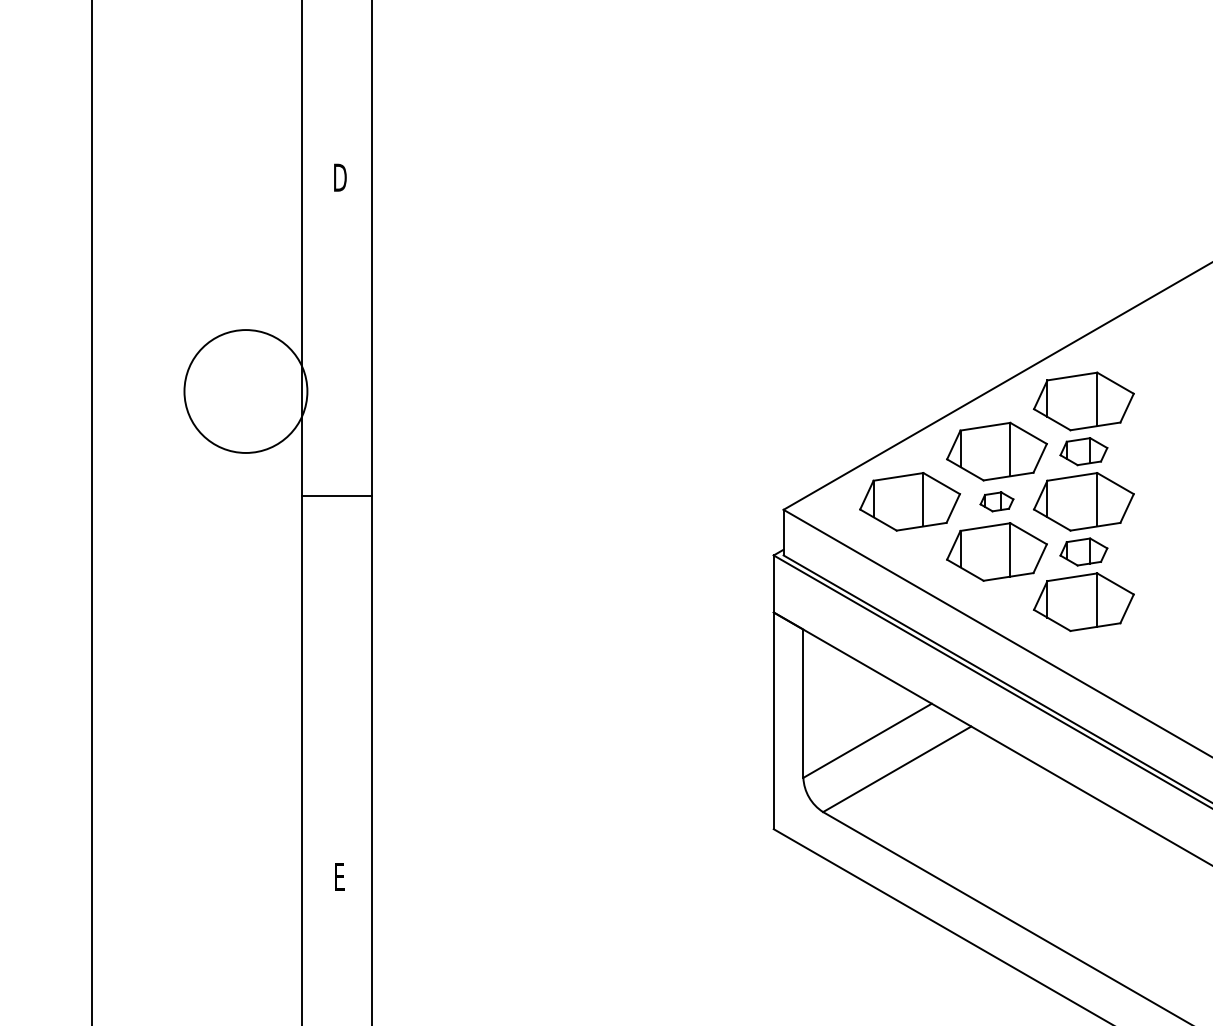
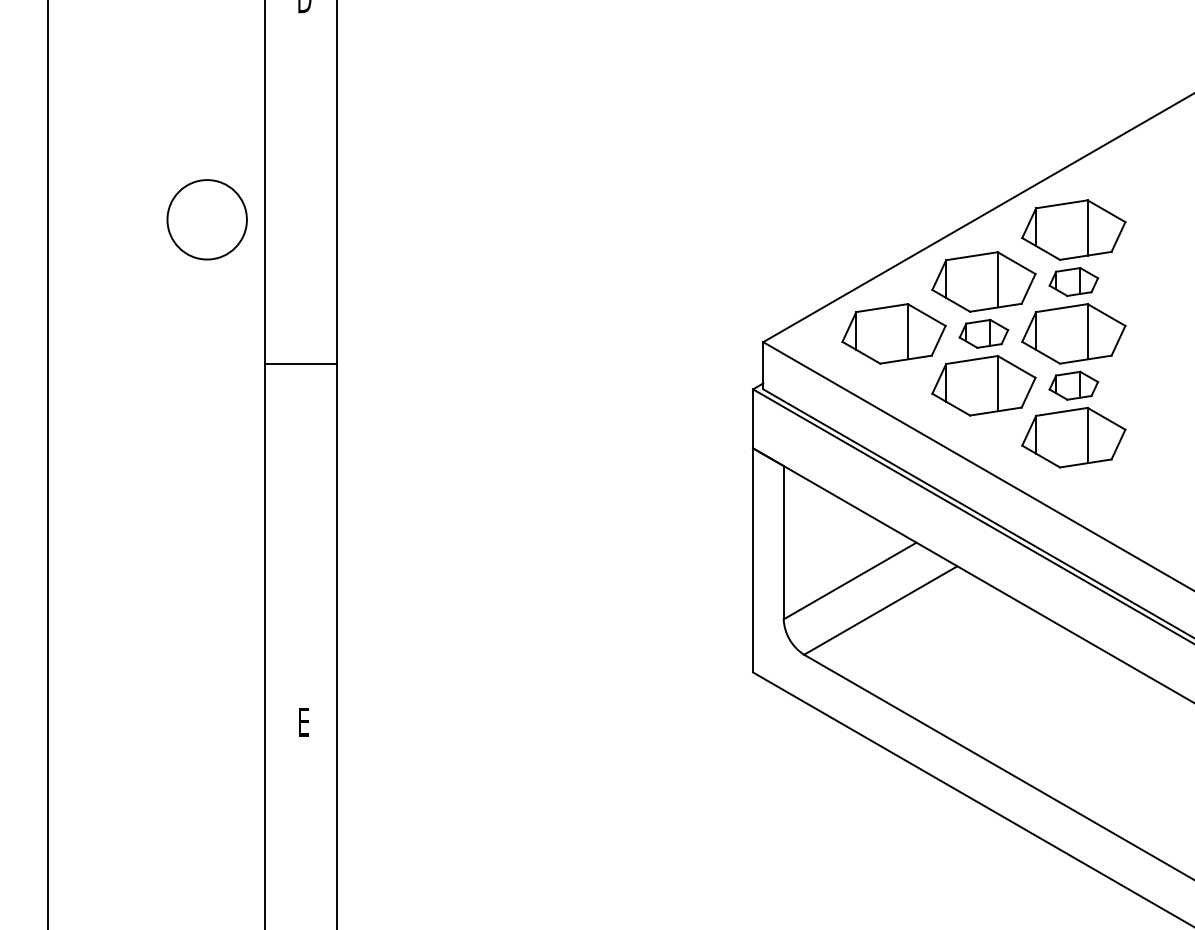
circle: (245, 391) -> (206, 219), size x0.62
line: (336, 496) -> (300, 364), moved
part: (996, 501) -> (983, 333), size x1.43

